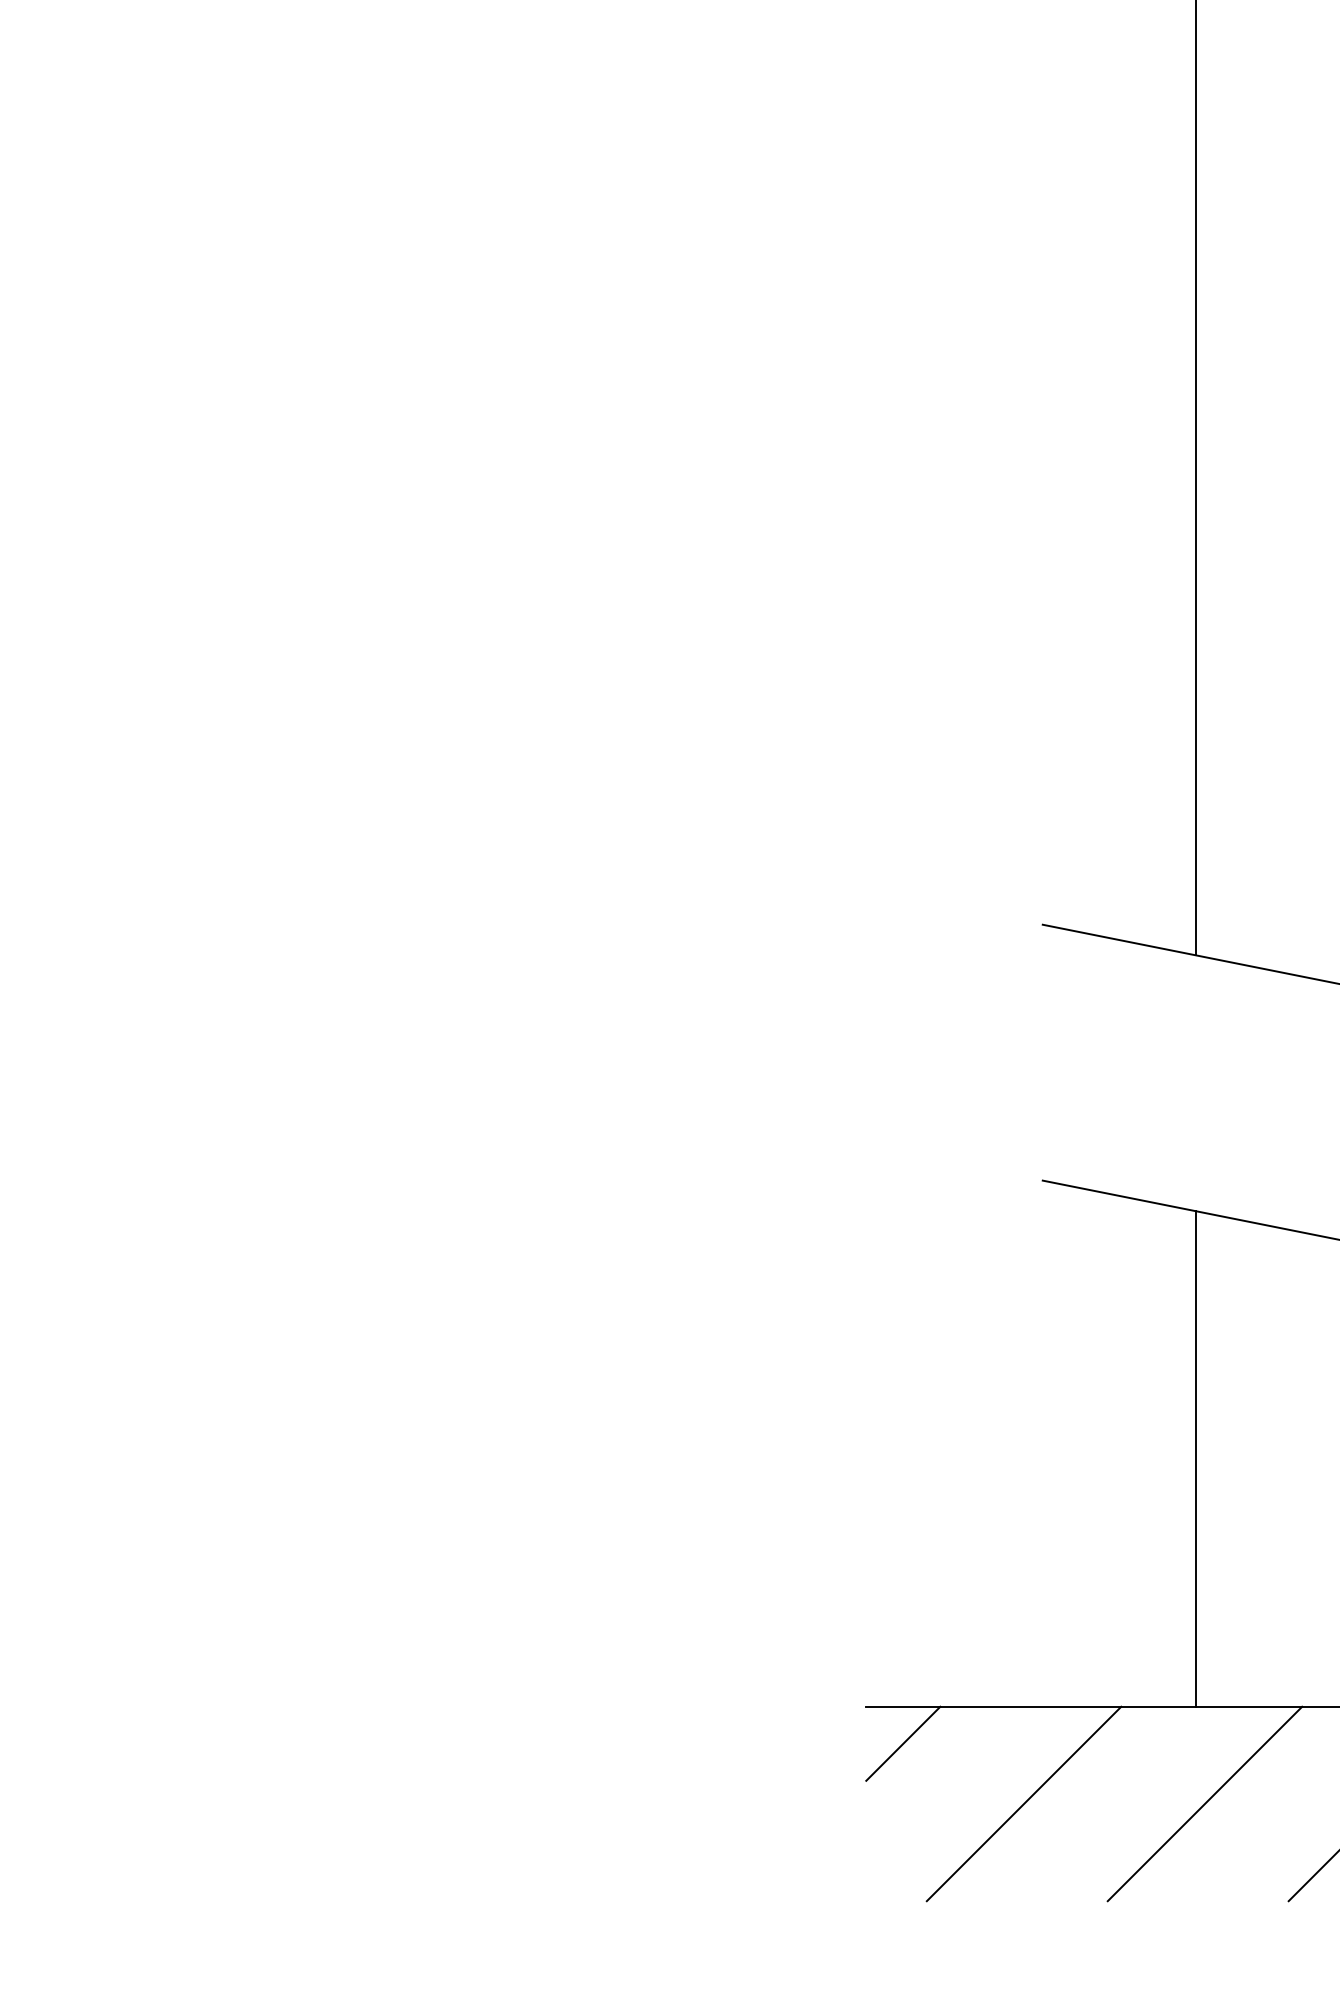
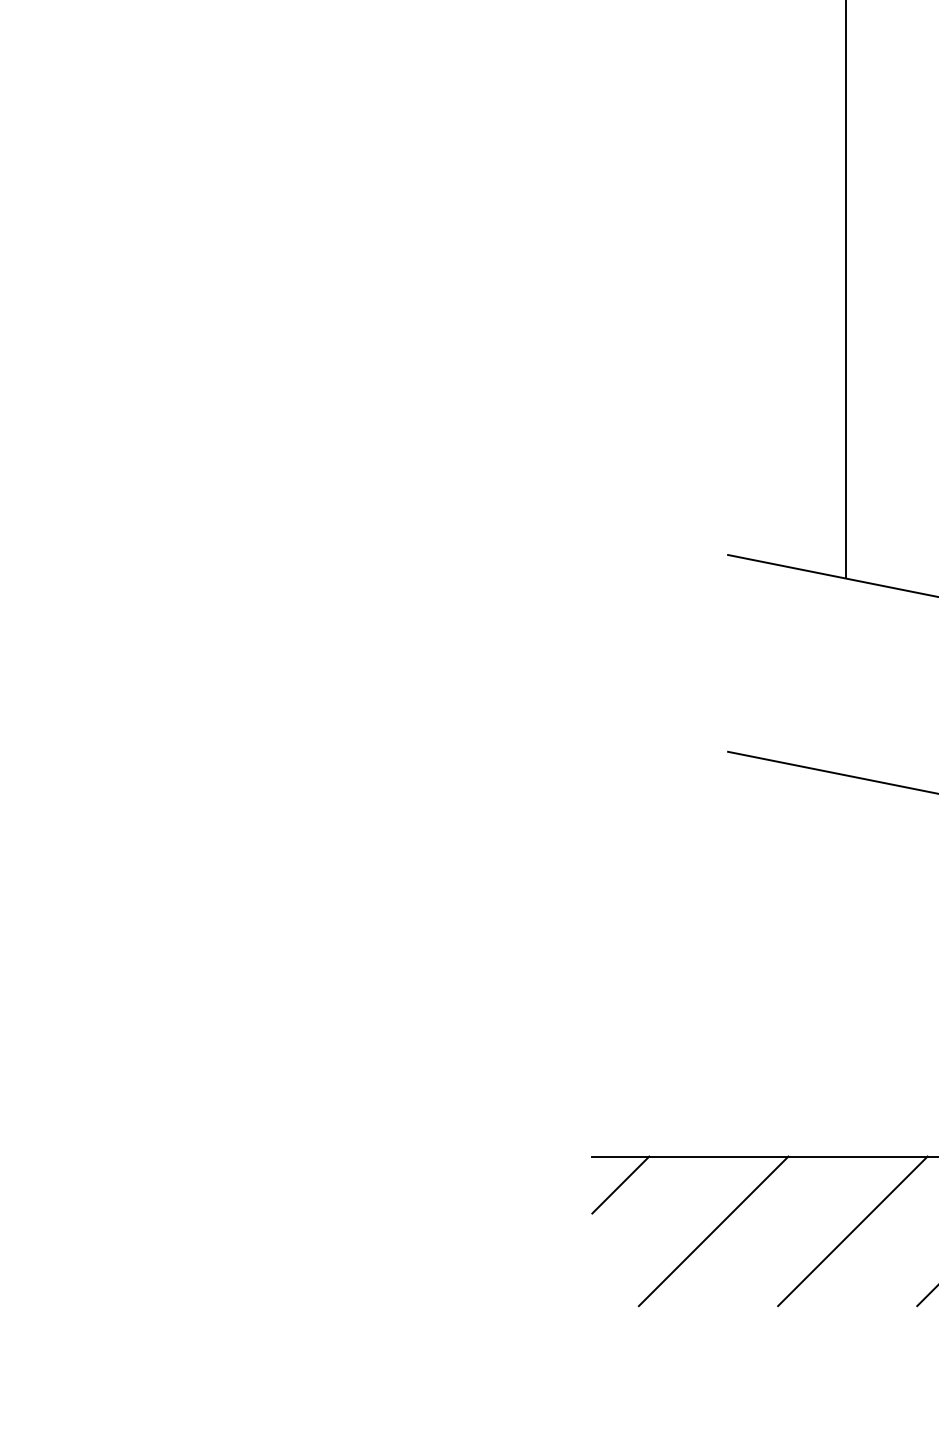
line: (1195, 1458) -> (845, 965), removed

